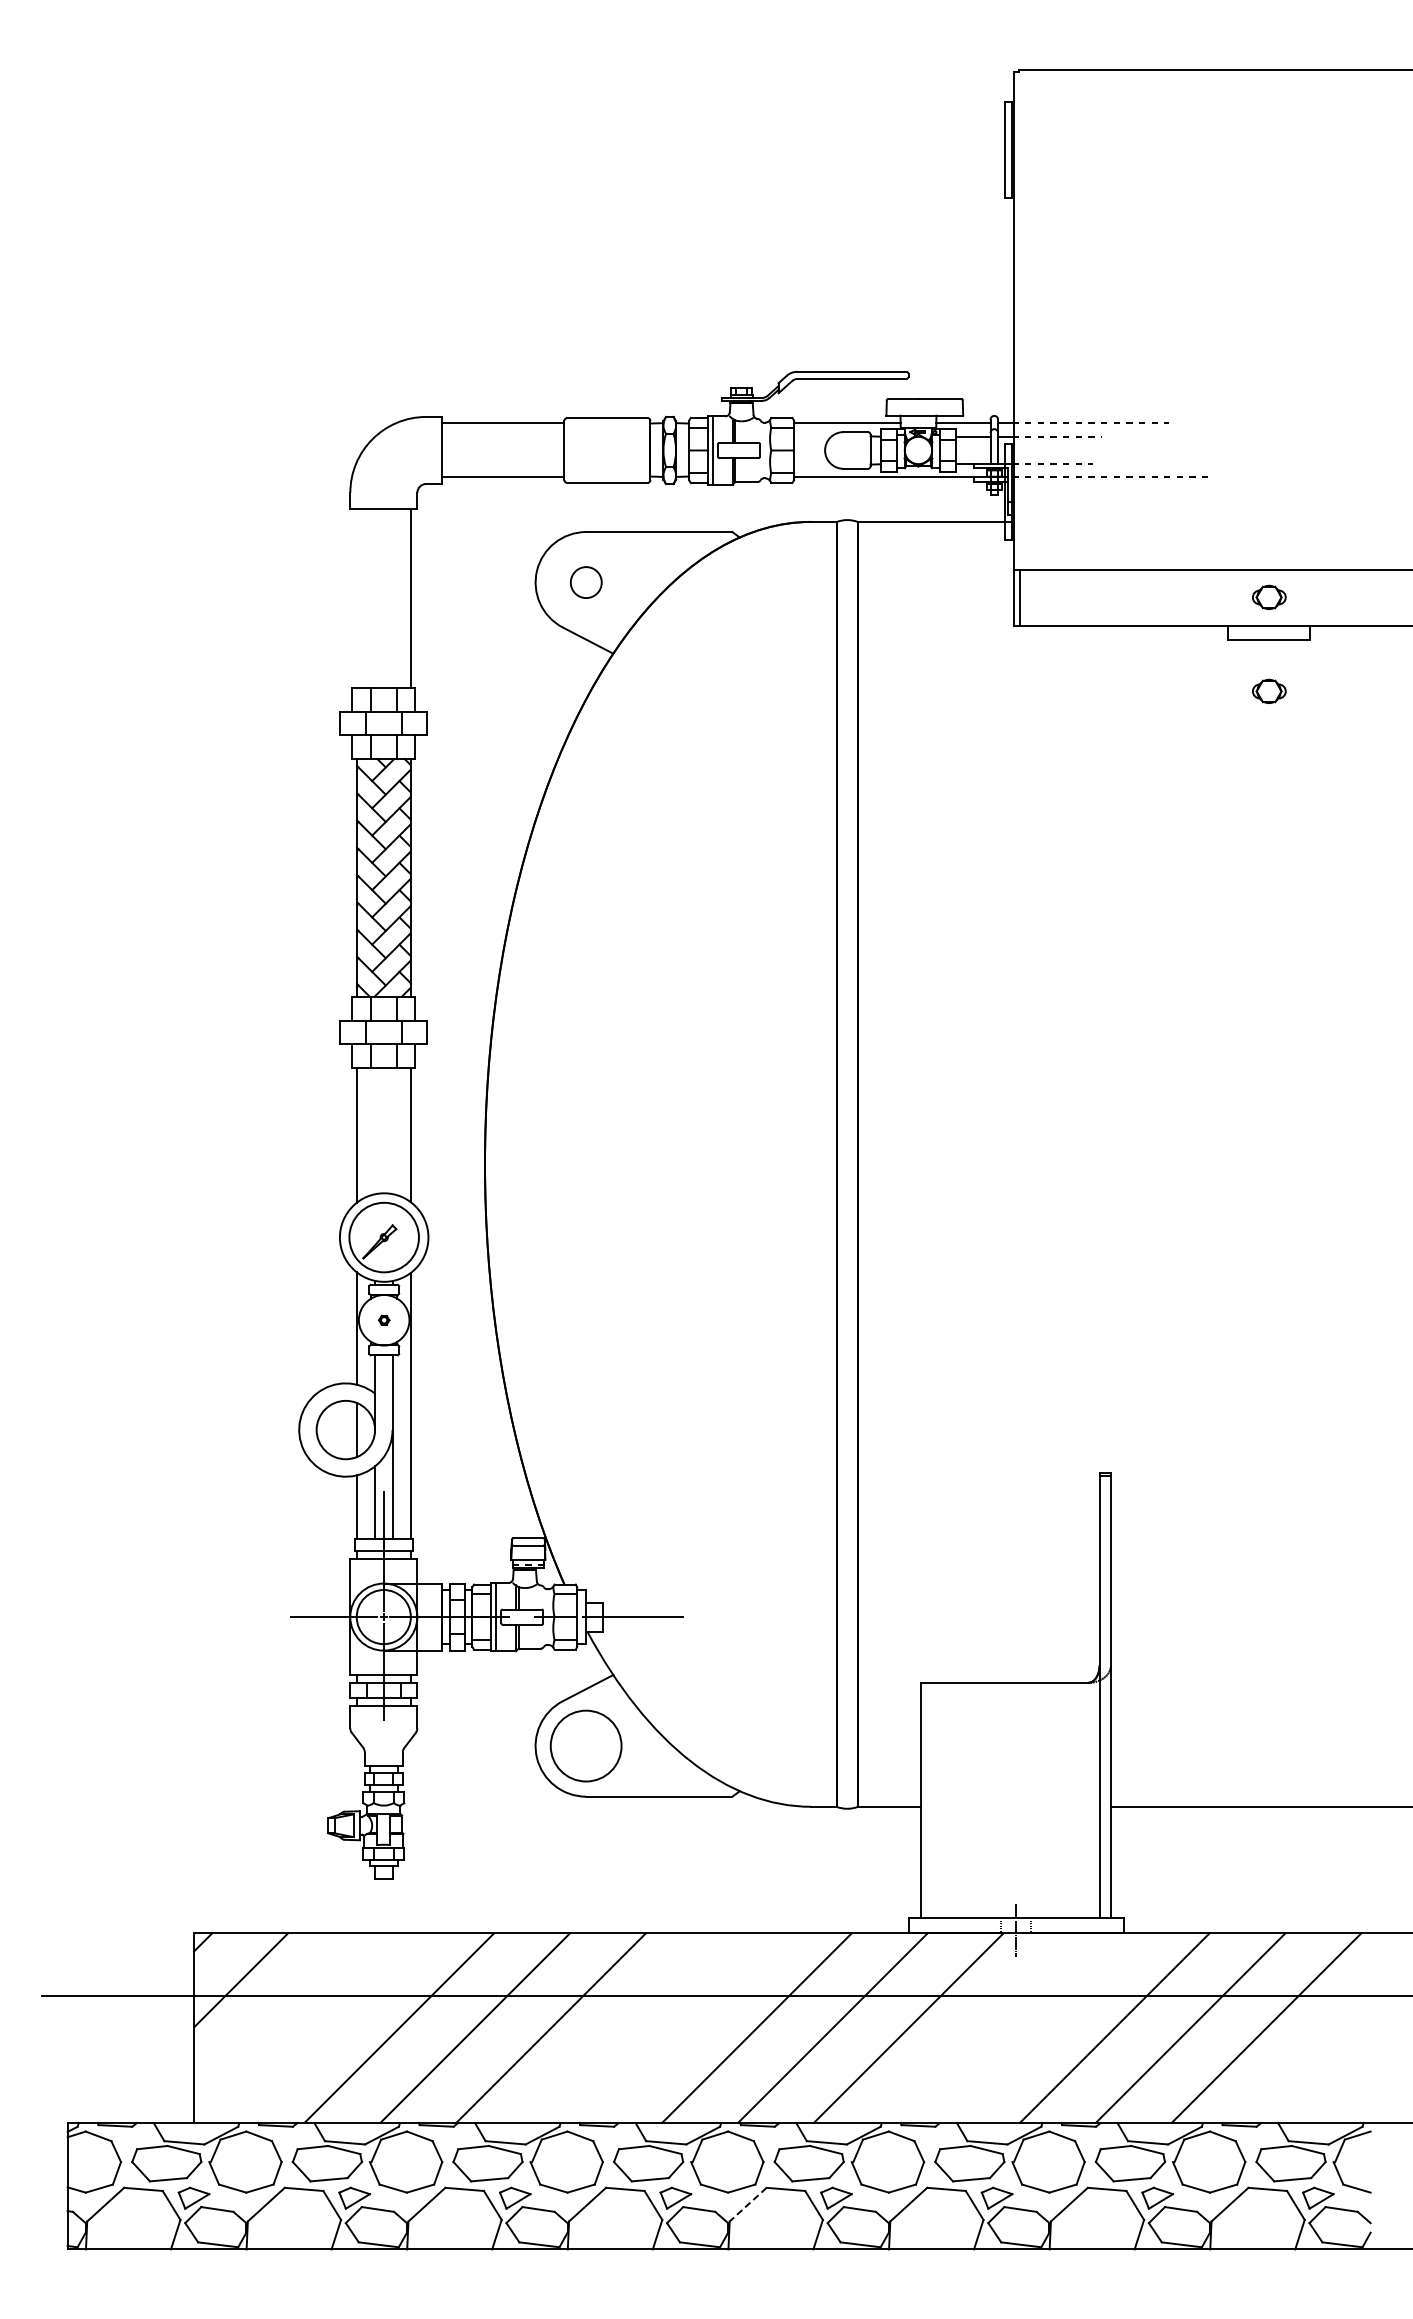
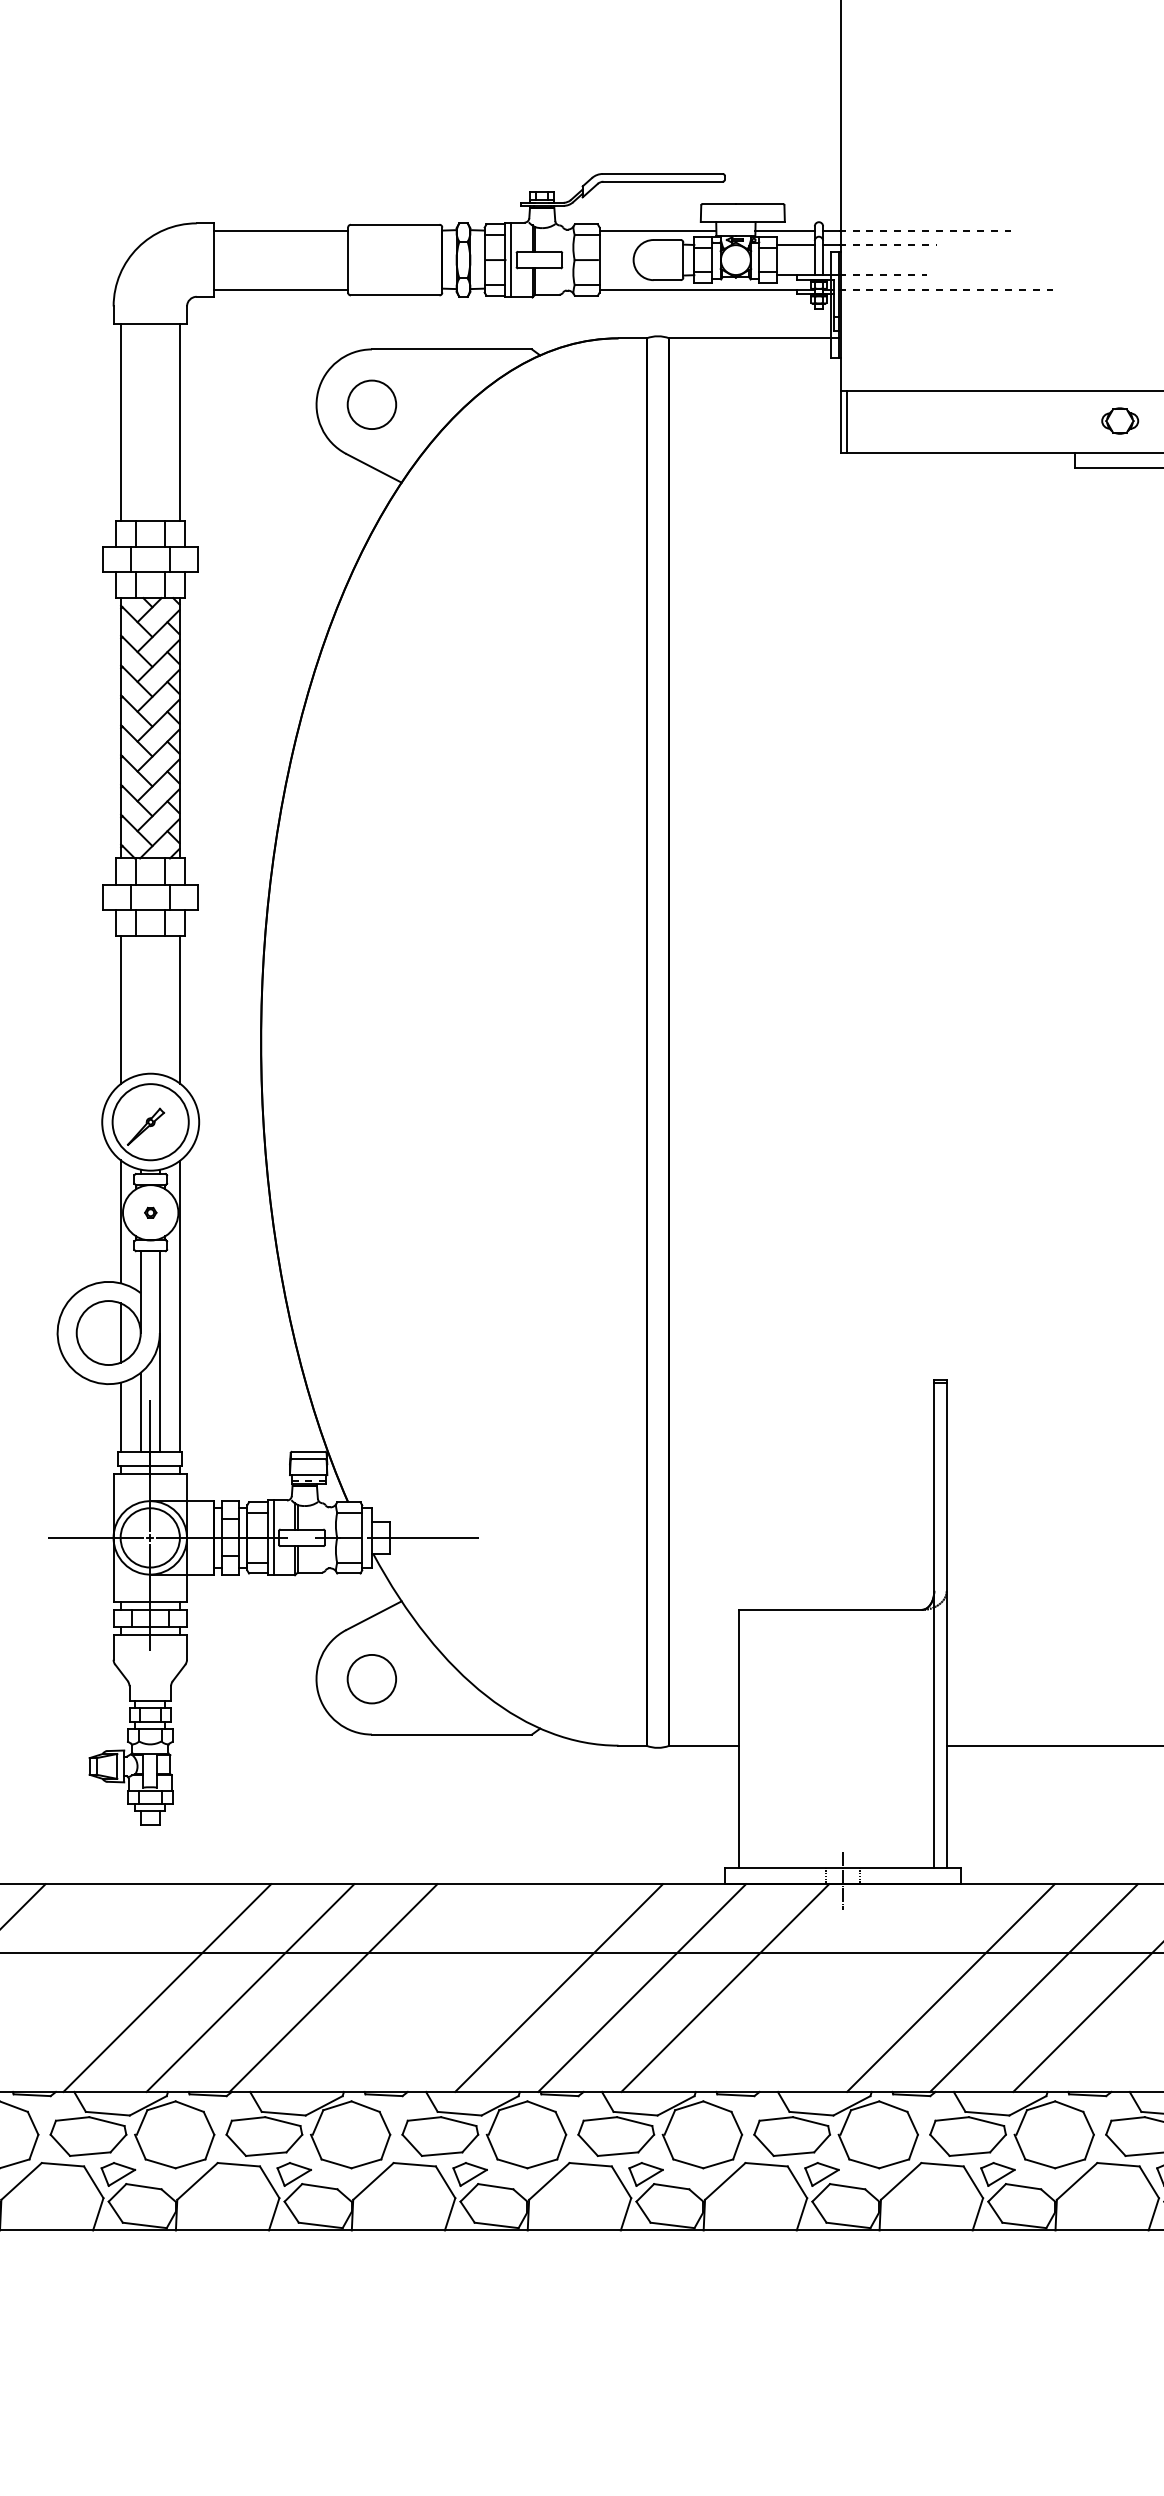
circle: (586, 582) -> (372, 404), size x1.43
line: (356, 598) -> (120, 422), added
part: (1269, 690) -> (1120, 522), removed
circle: (586, 1745) -> (372, 1678), size x0.62
line: (748, 2204) -> (549, 2181), dashed -> solid

